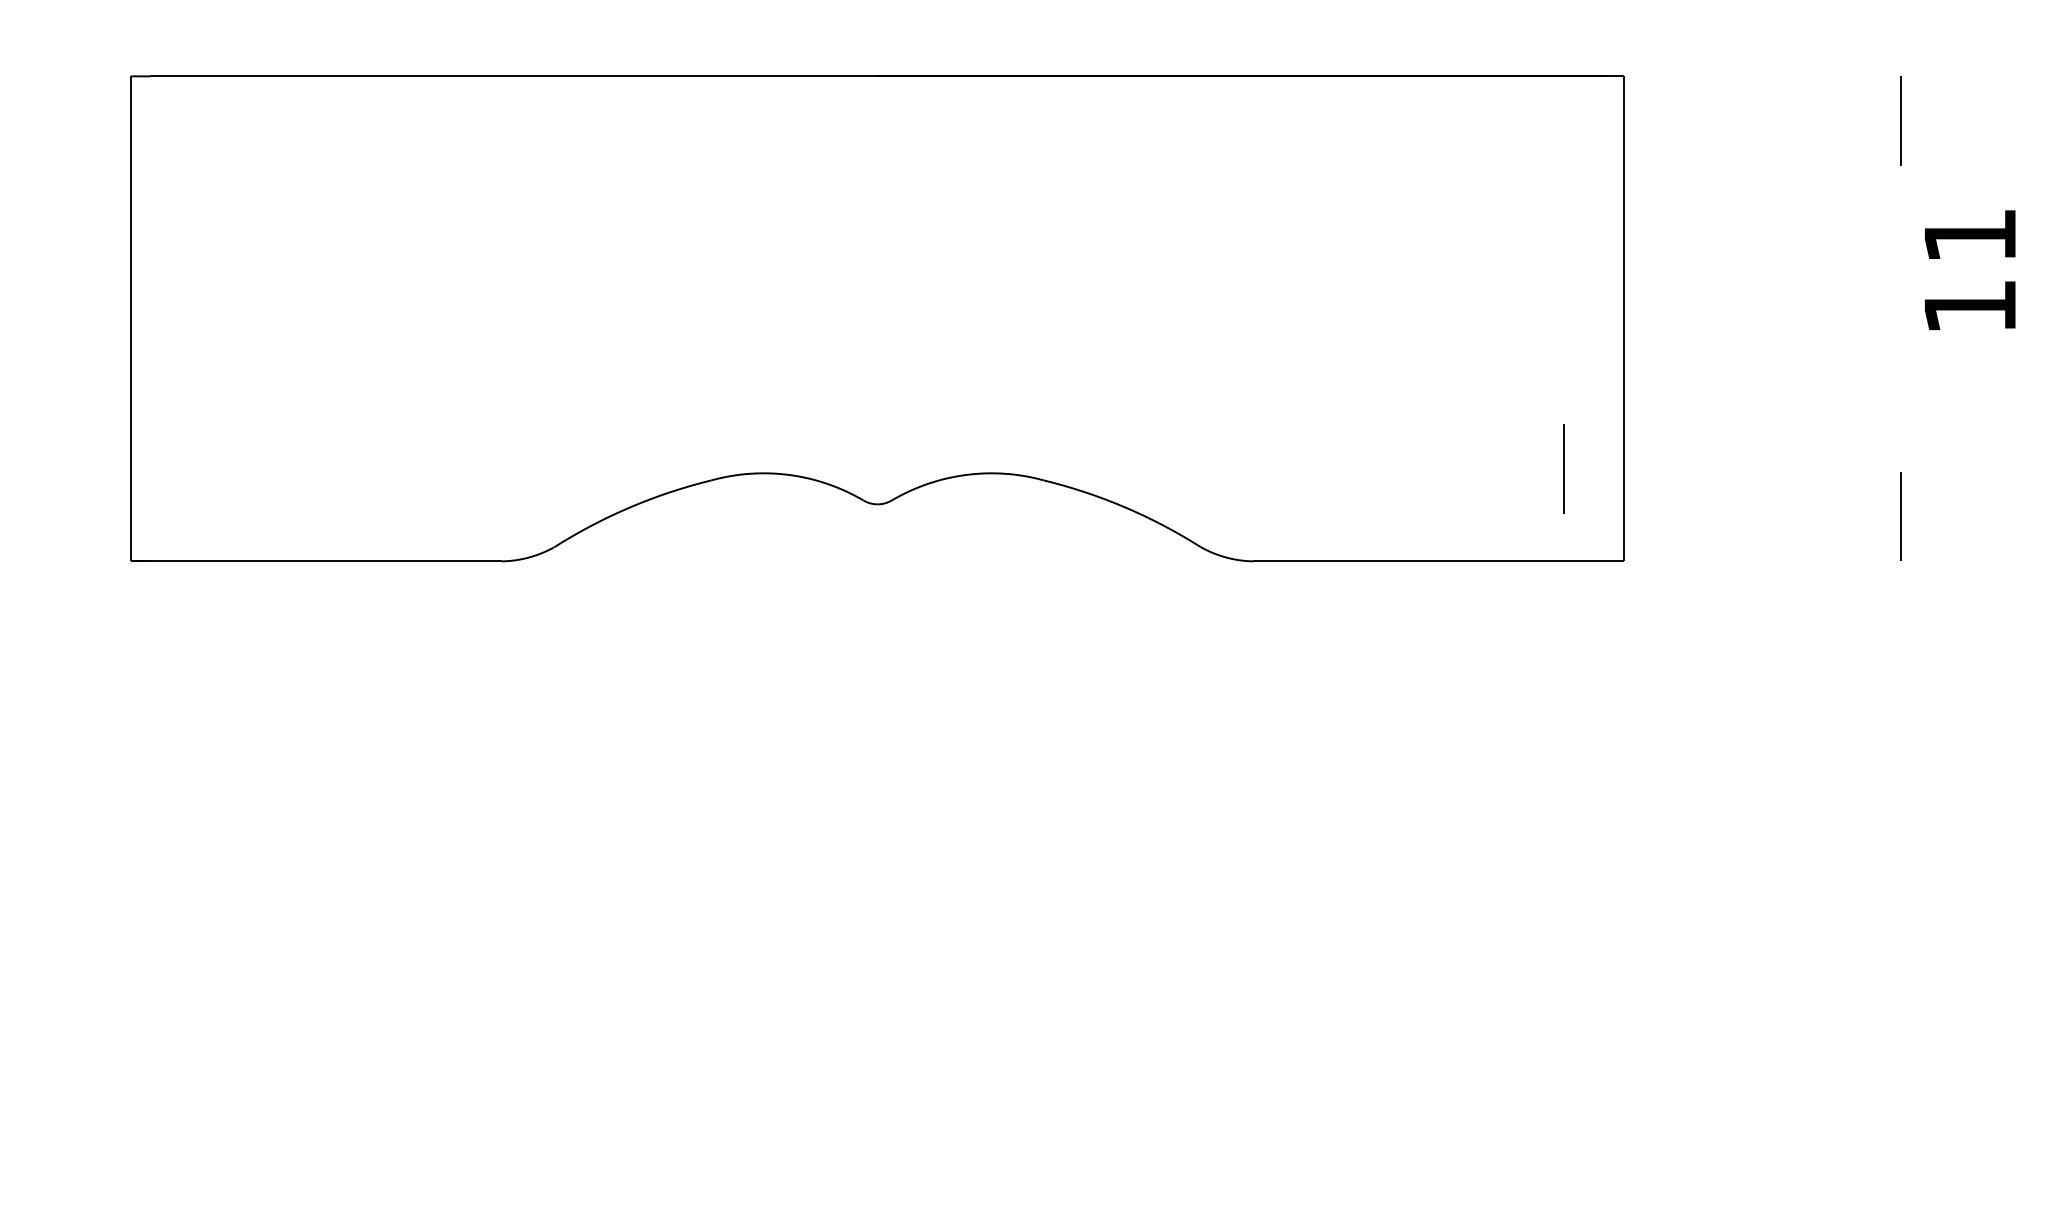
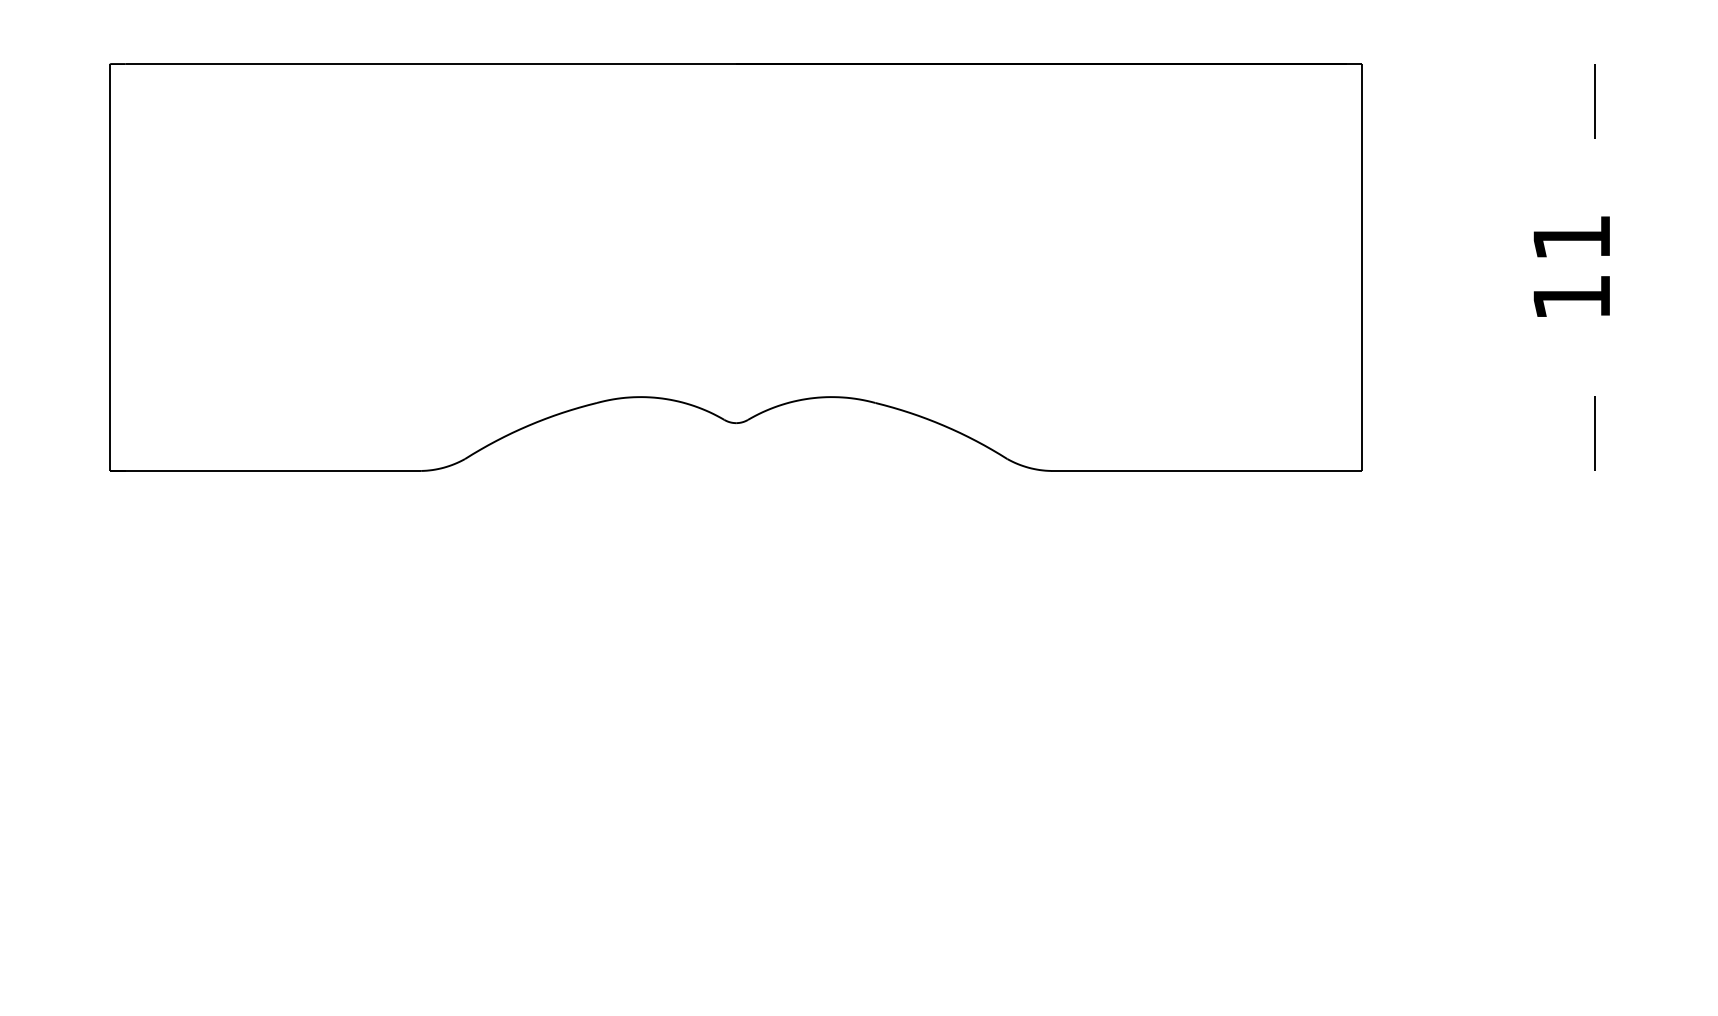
text: (1969, 269) -> (1571, 266), moved
line: (1563, 469) -> (1311, 393), removed

